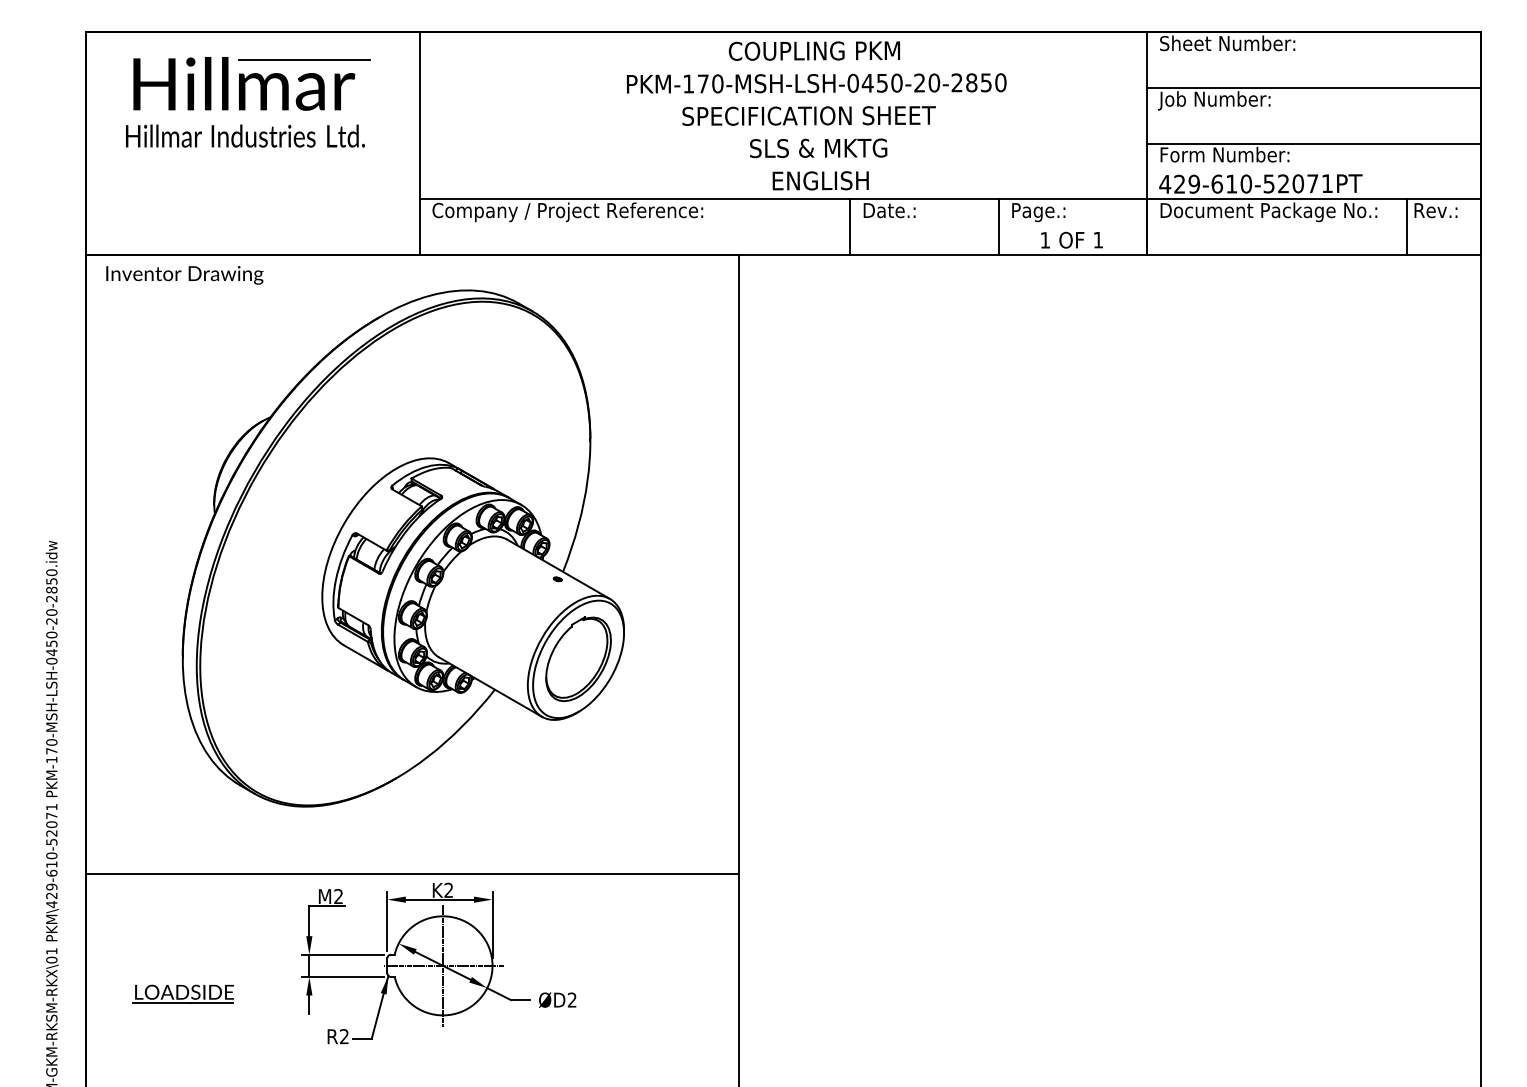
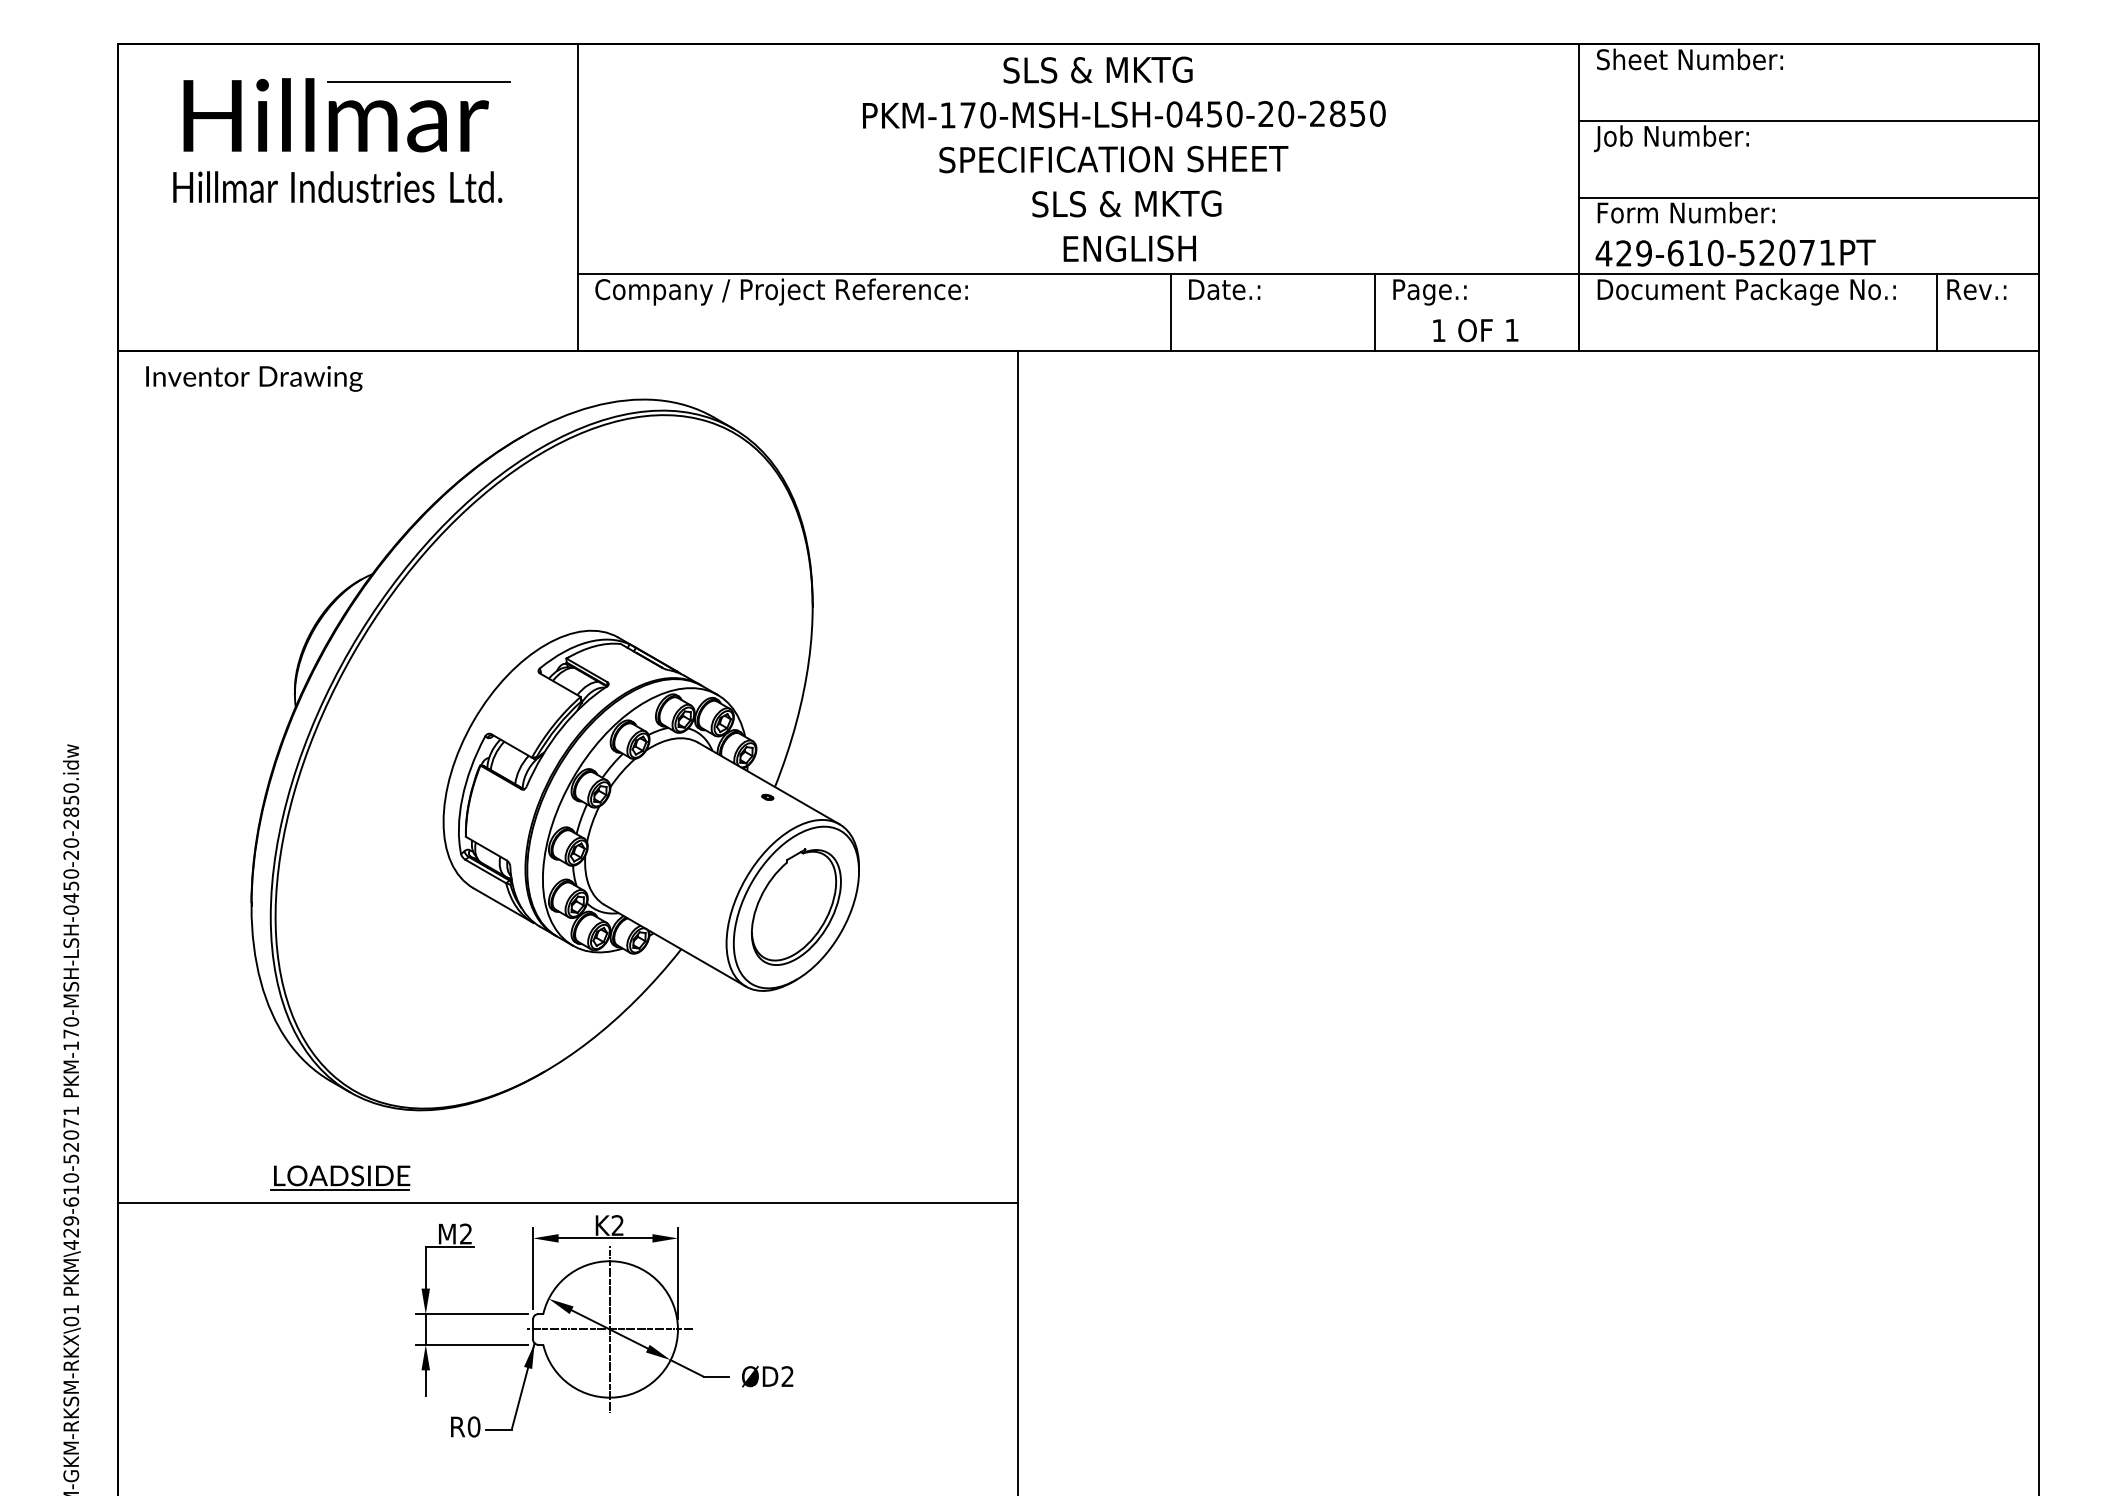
text: (814, 50) -> (1121, 69), COUPLING PKM -> SLS & MKTG
part: (182, 993) -> (339, 1177), moved
text: (344, 1036) -> (474, 1426), R2 -> R0

